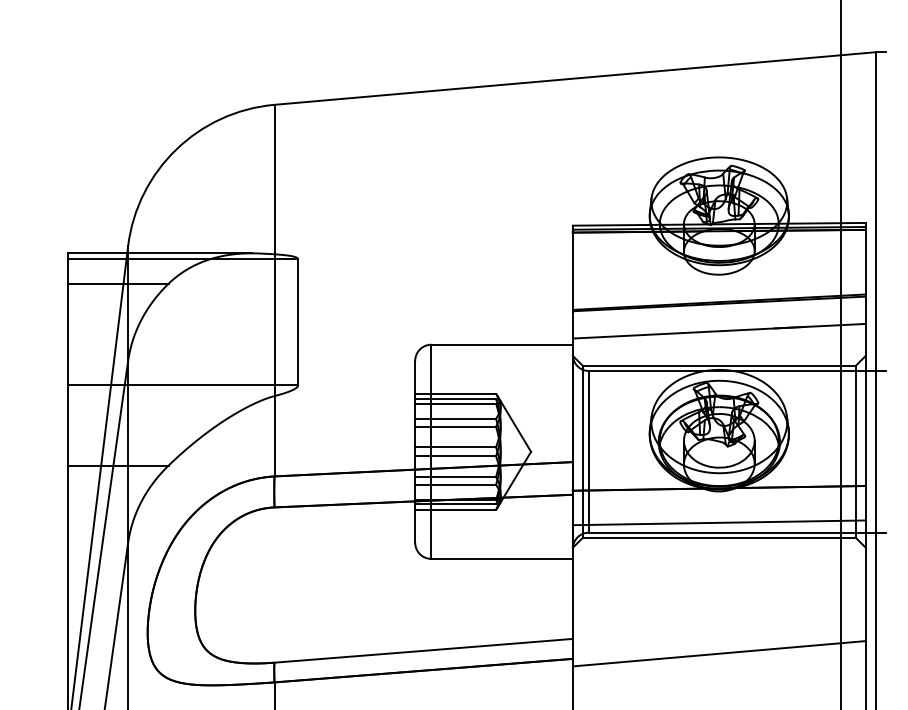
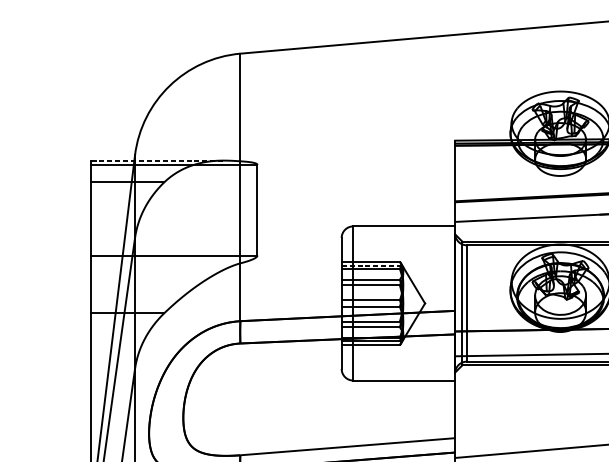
line: (160, 253) -> (158, 160), solid -> dashed
line: (456, 399) -> (371, 265), solid -> dashed

